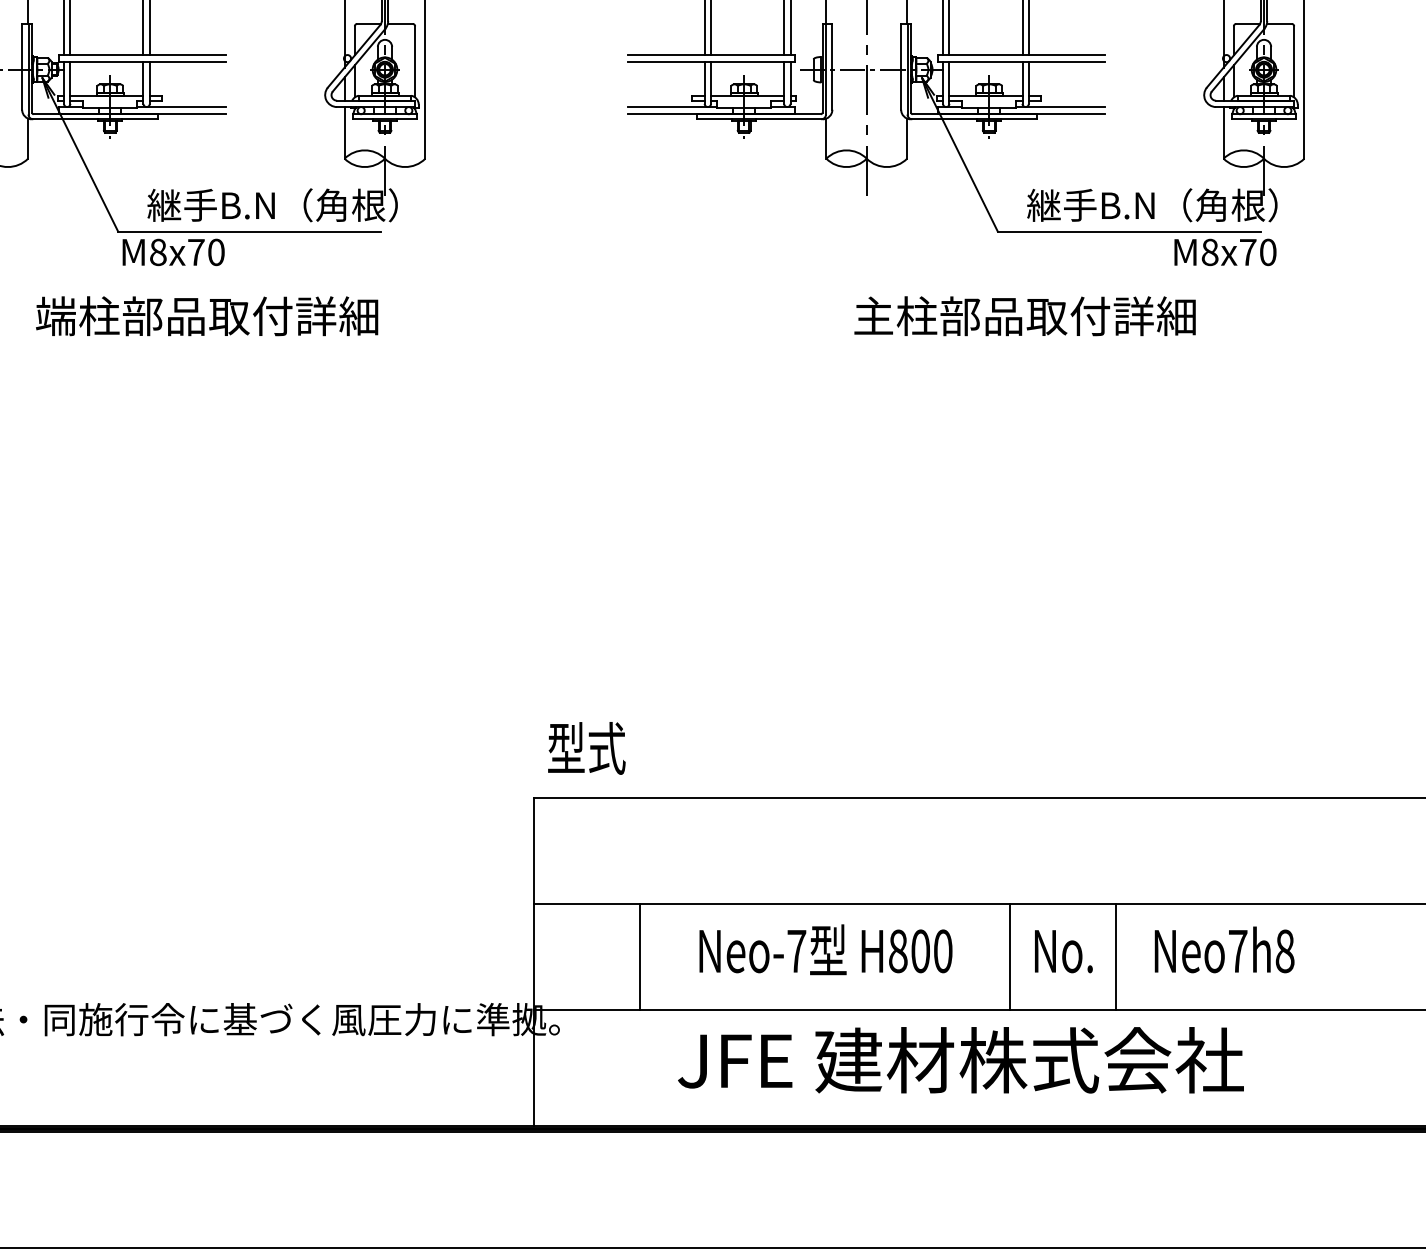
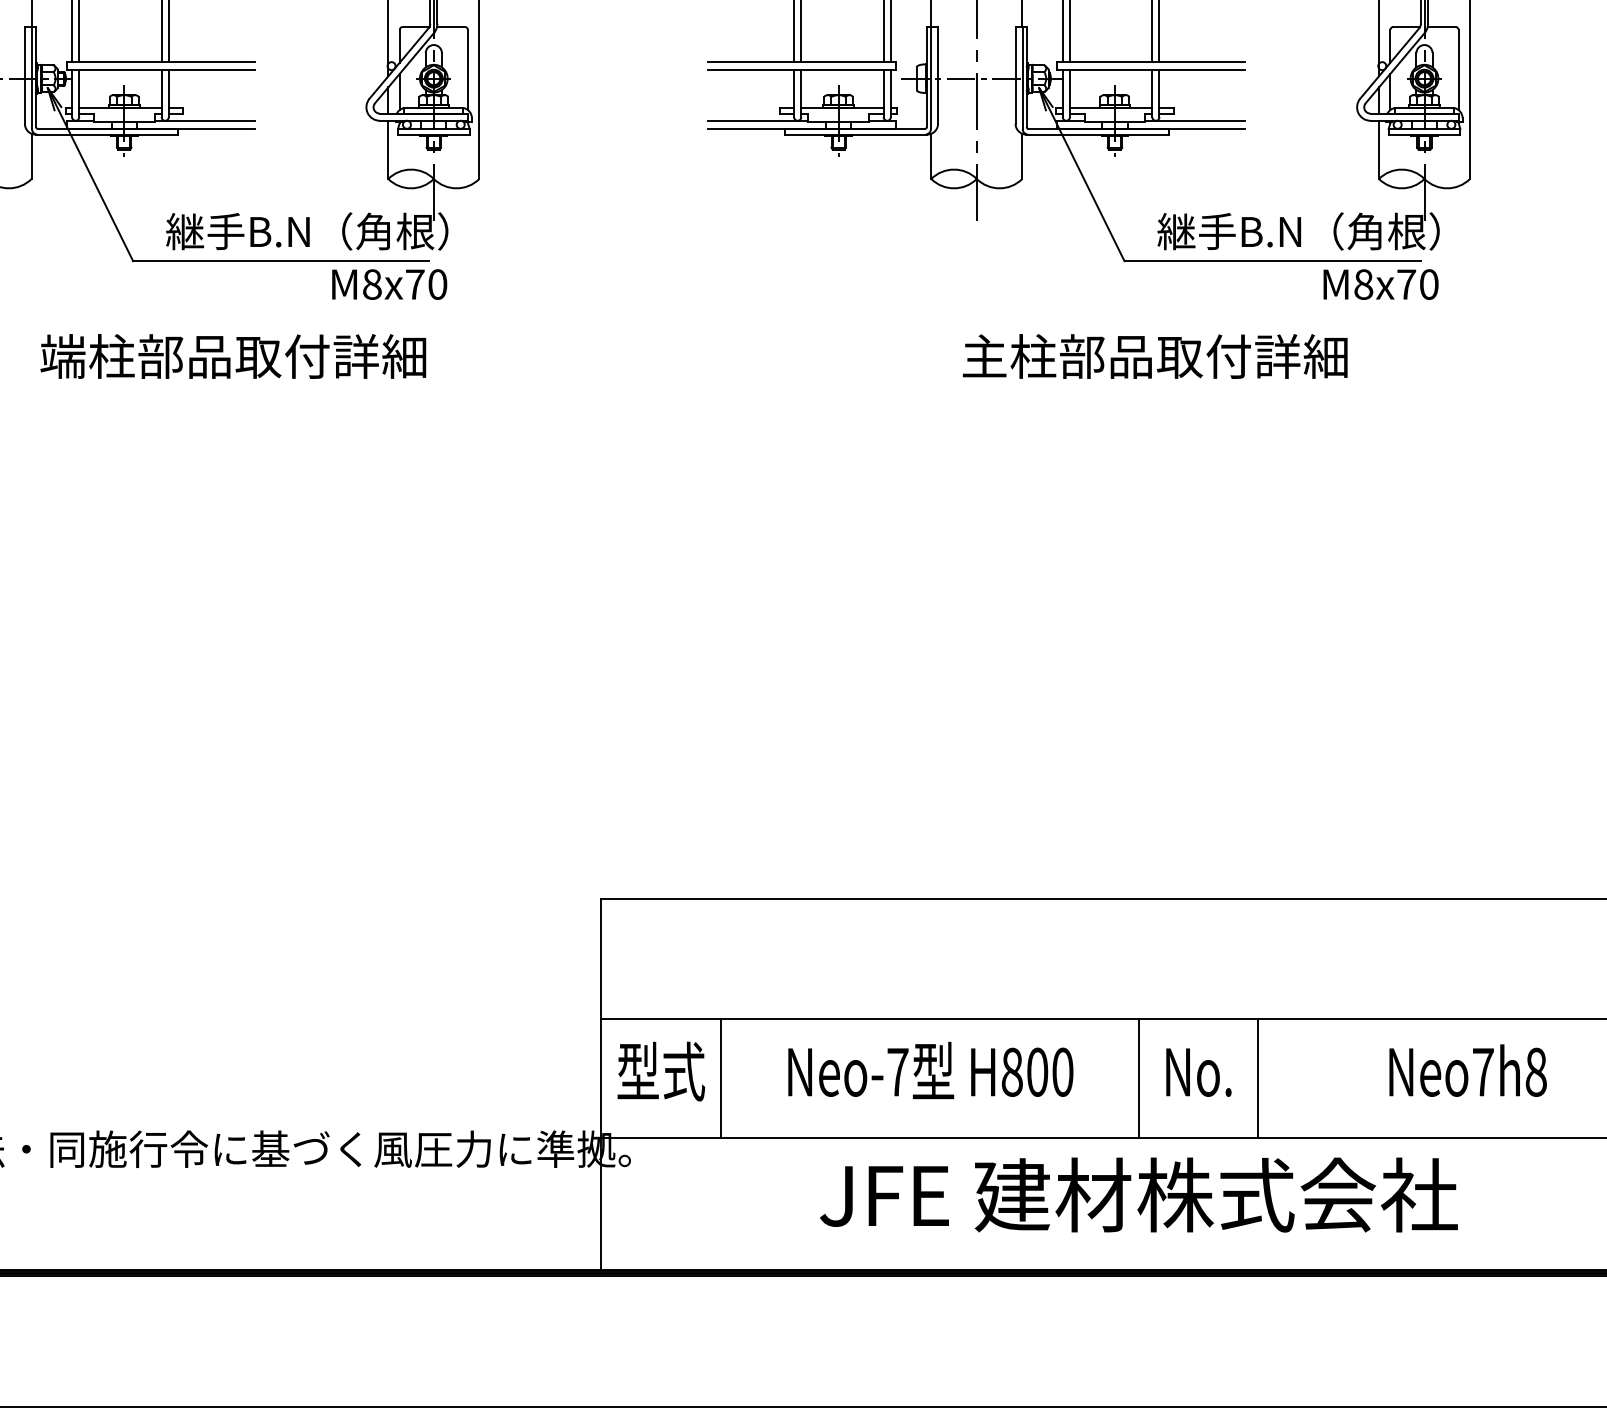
text: (173, 252) -> (389, 284), moved
text: (587, 748) -> (661, 1071), moved
text: (1224, 949) -> (1467, 1070), moved
text: (960, 1059) -> (1138, 1194), moved

